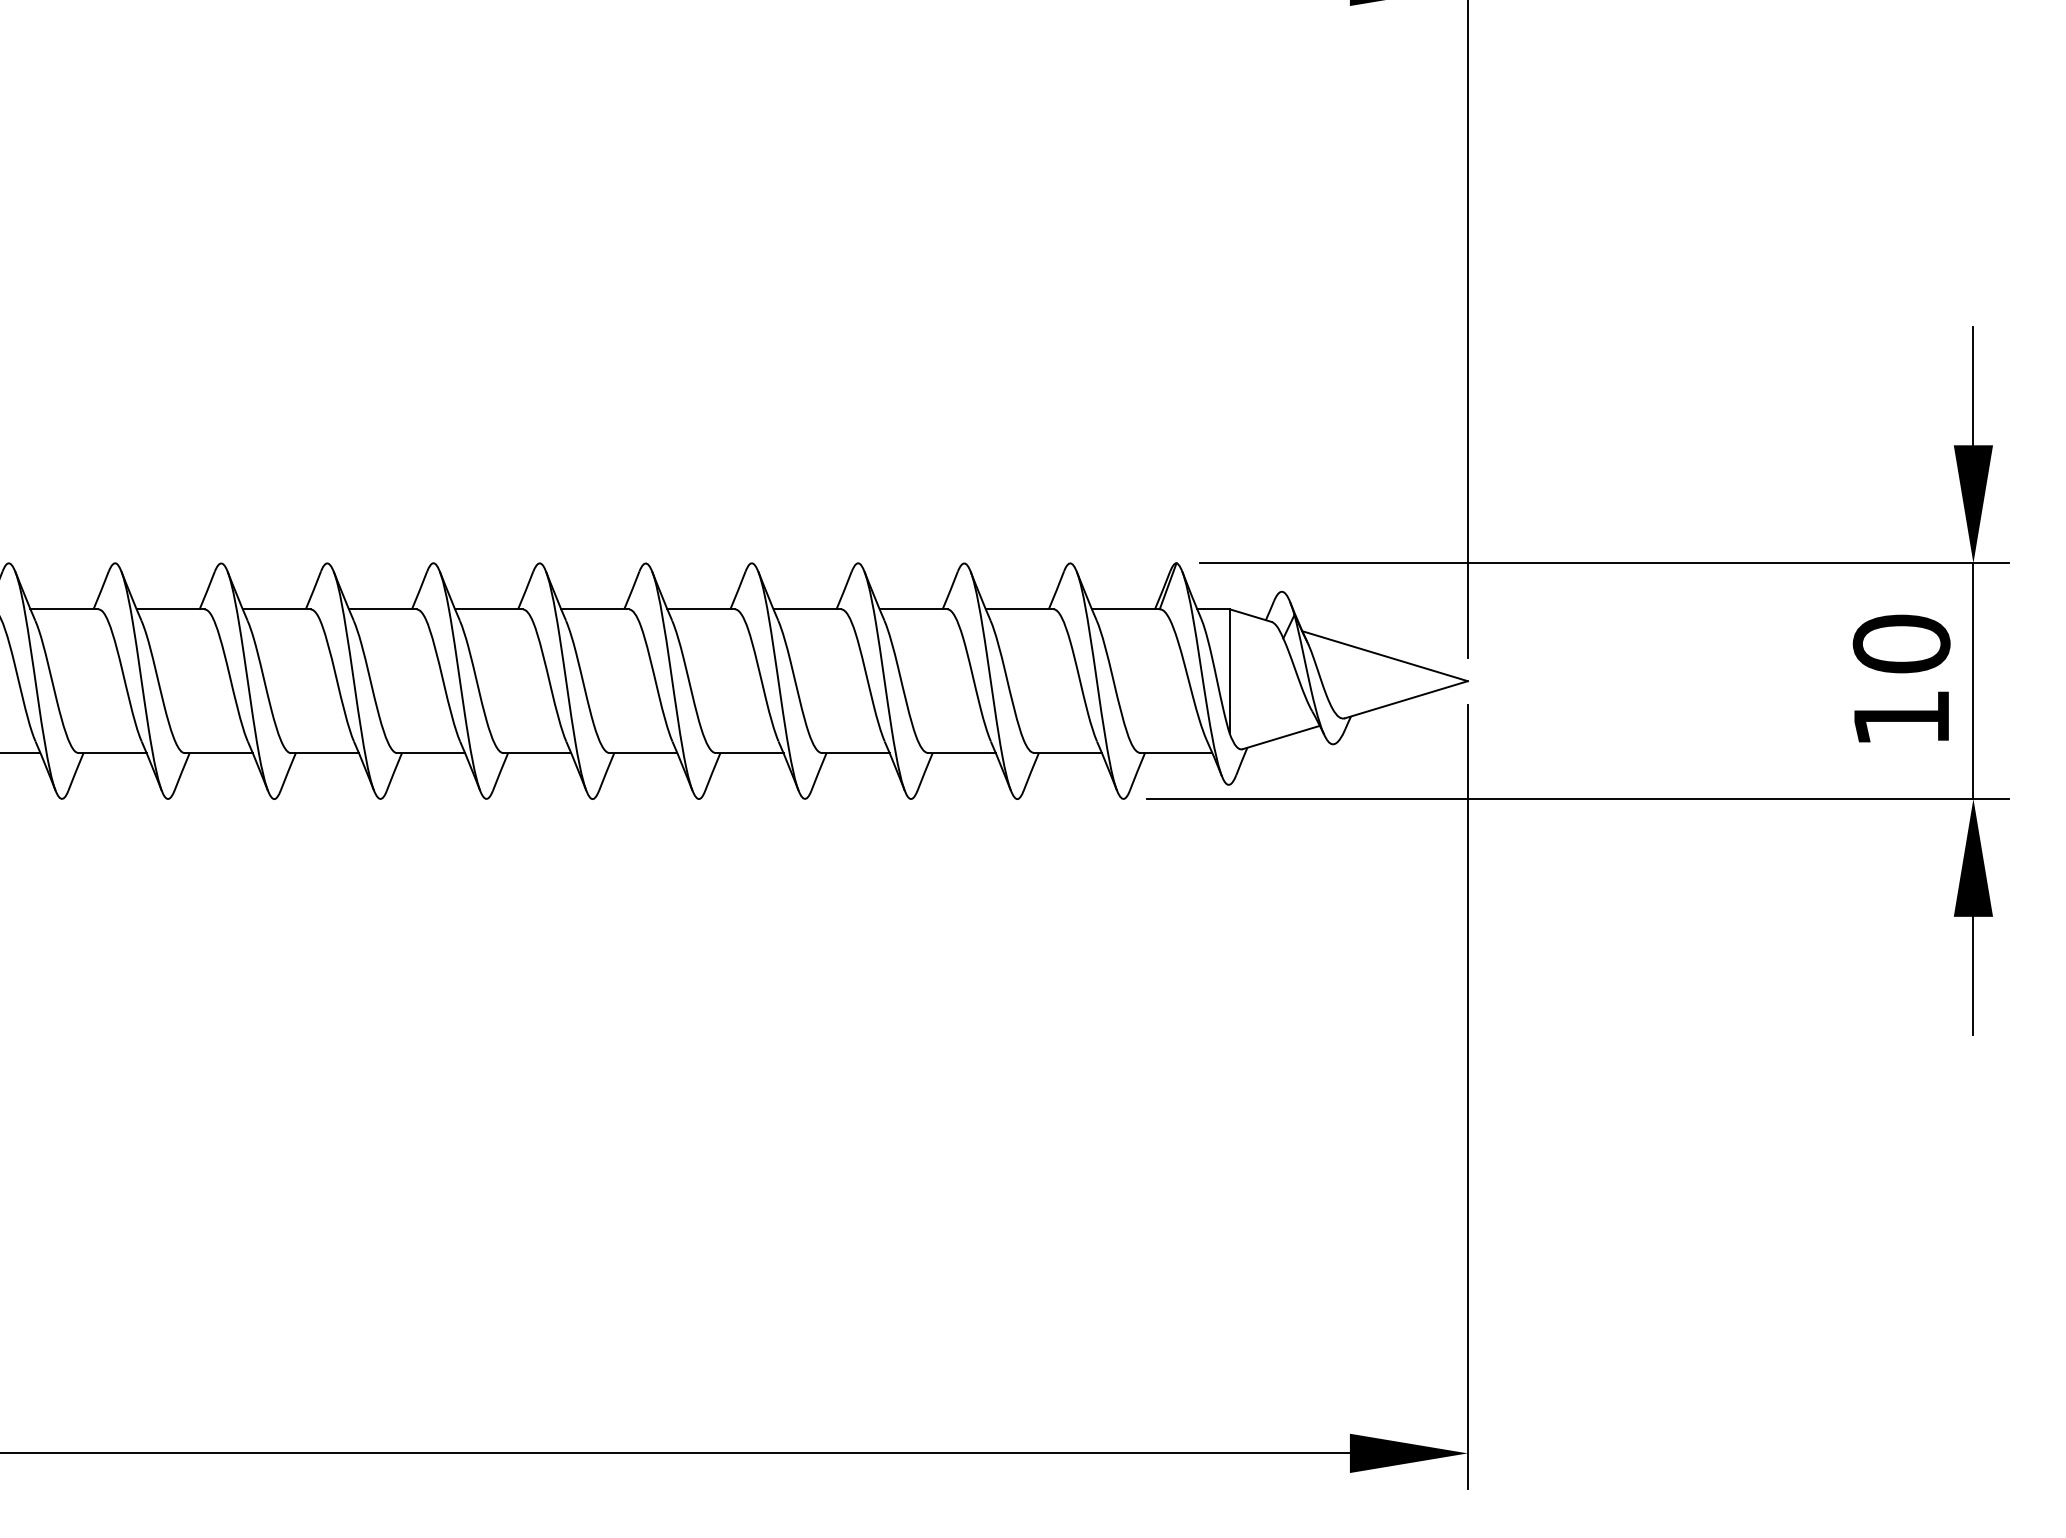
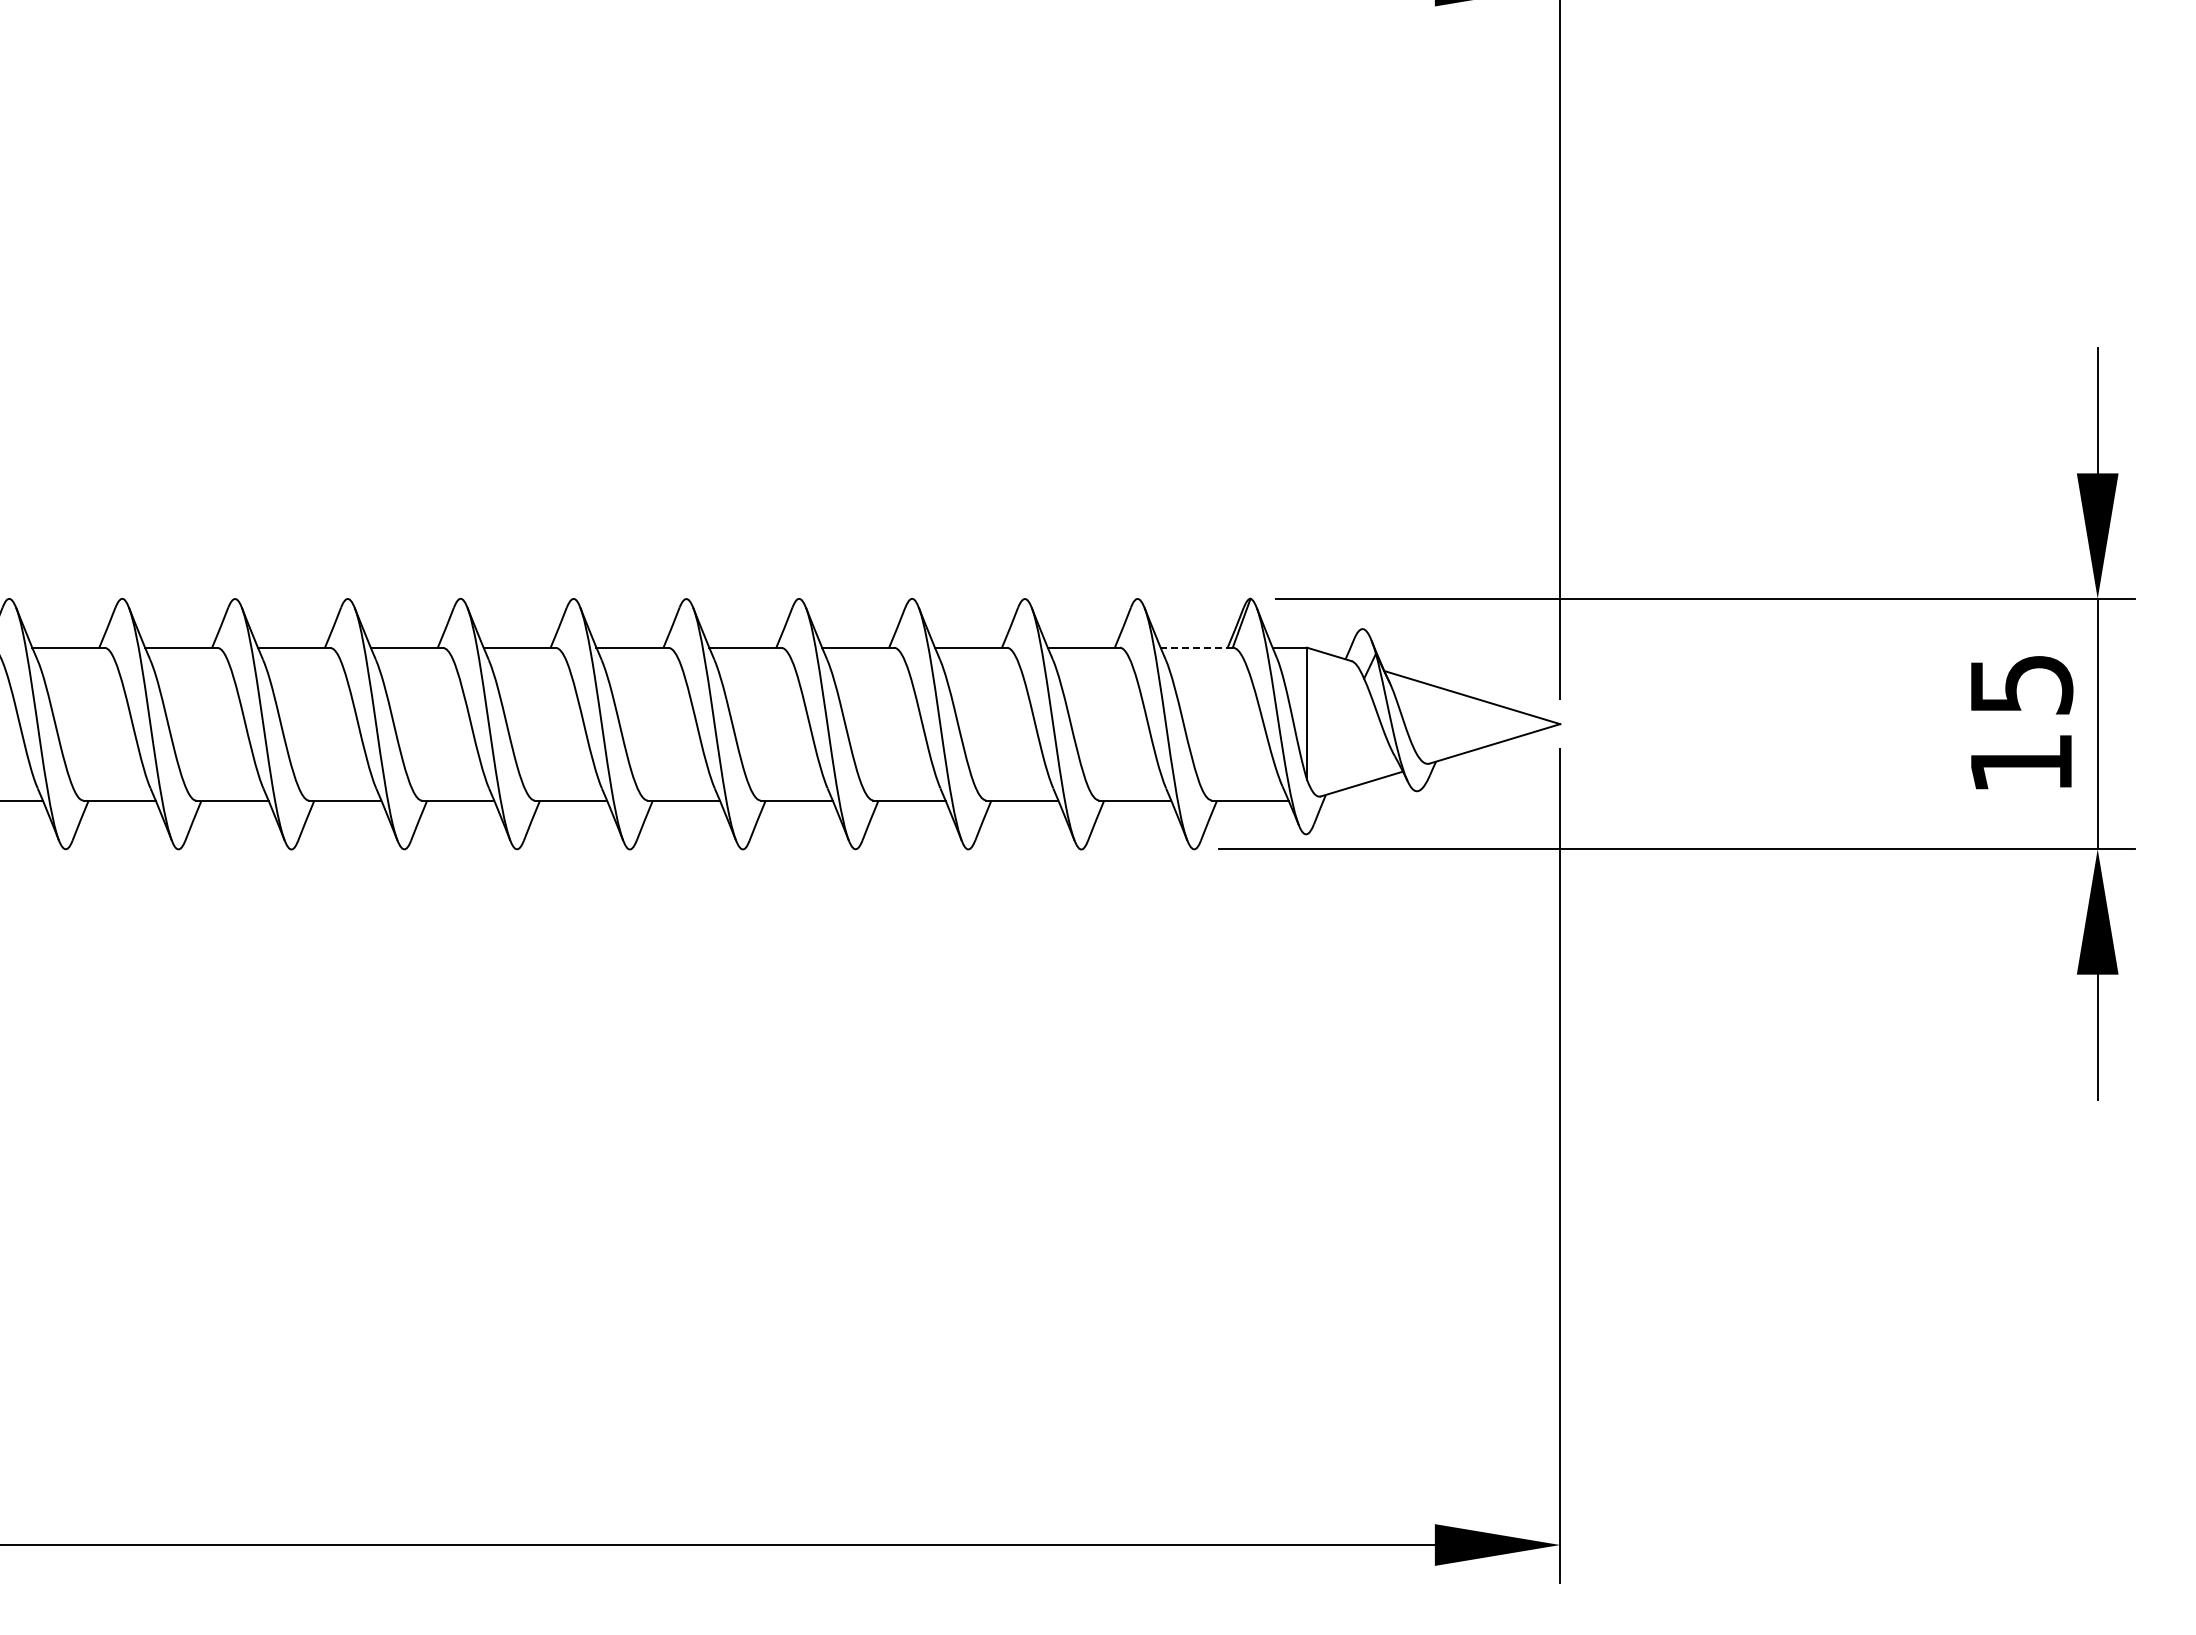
line: (1125, 609) -> (1196, 647), solid -> dashed
text: (1901, 643) -> (2021, 684), 10 -> 15

